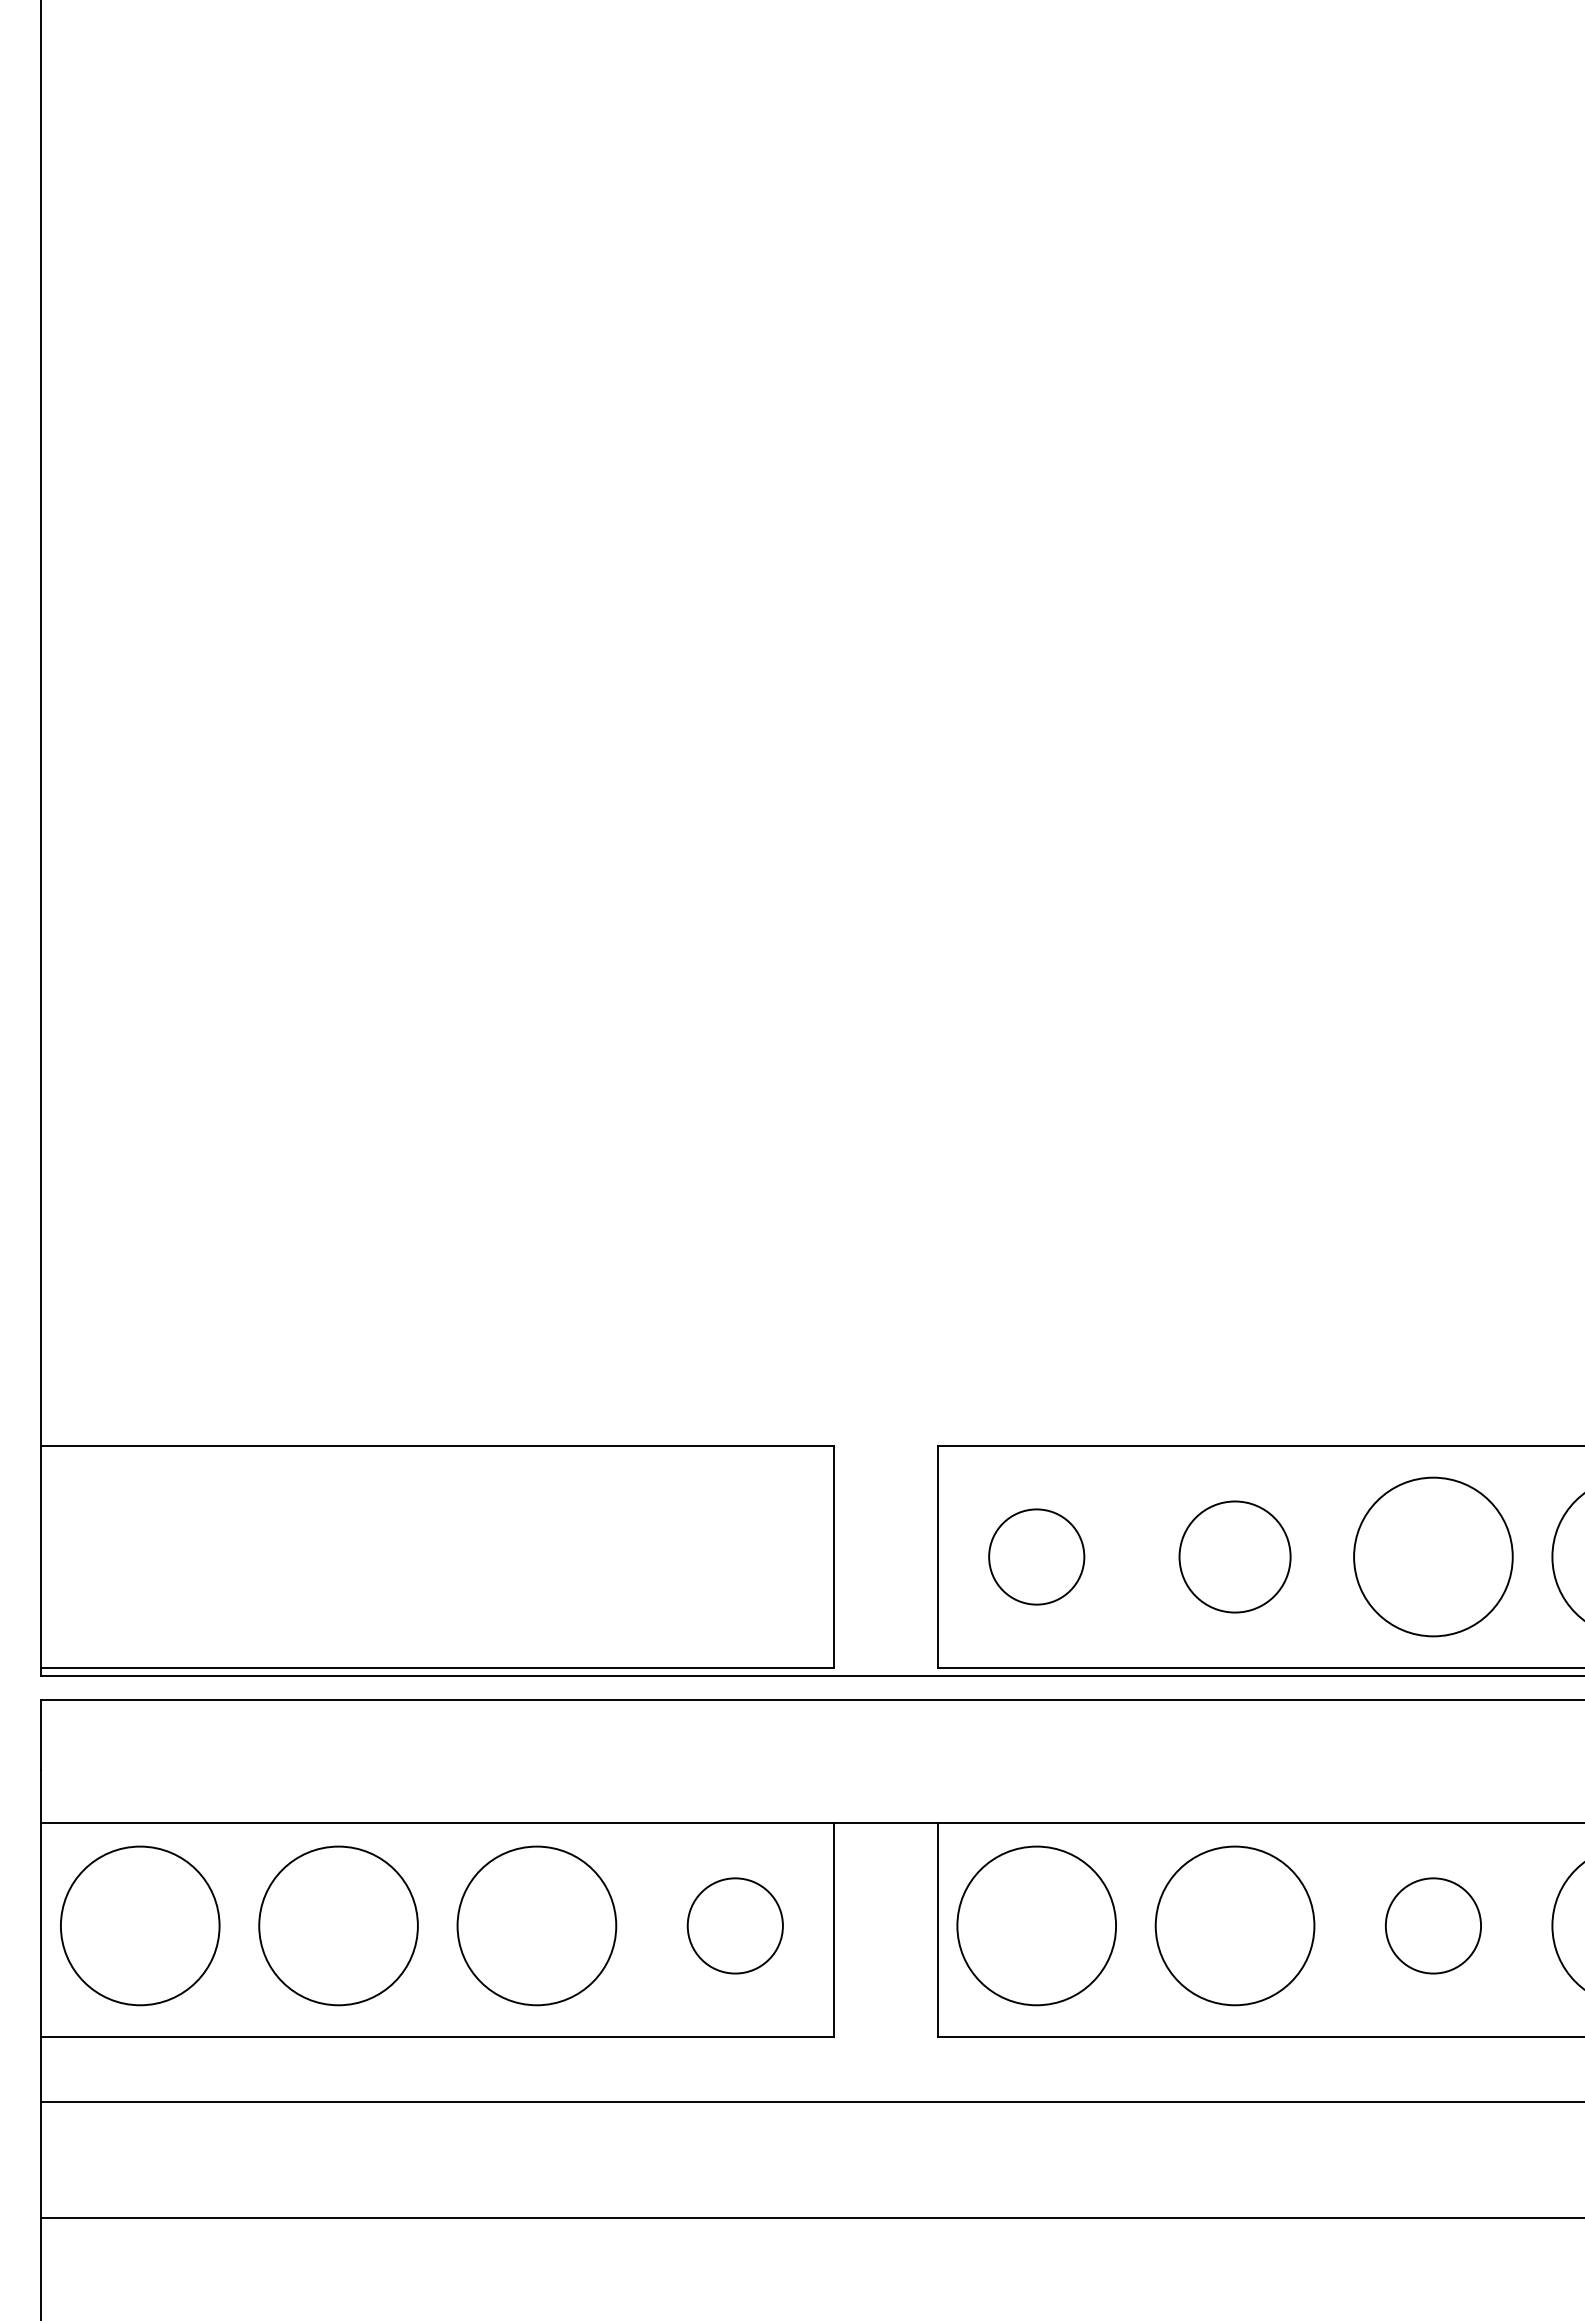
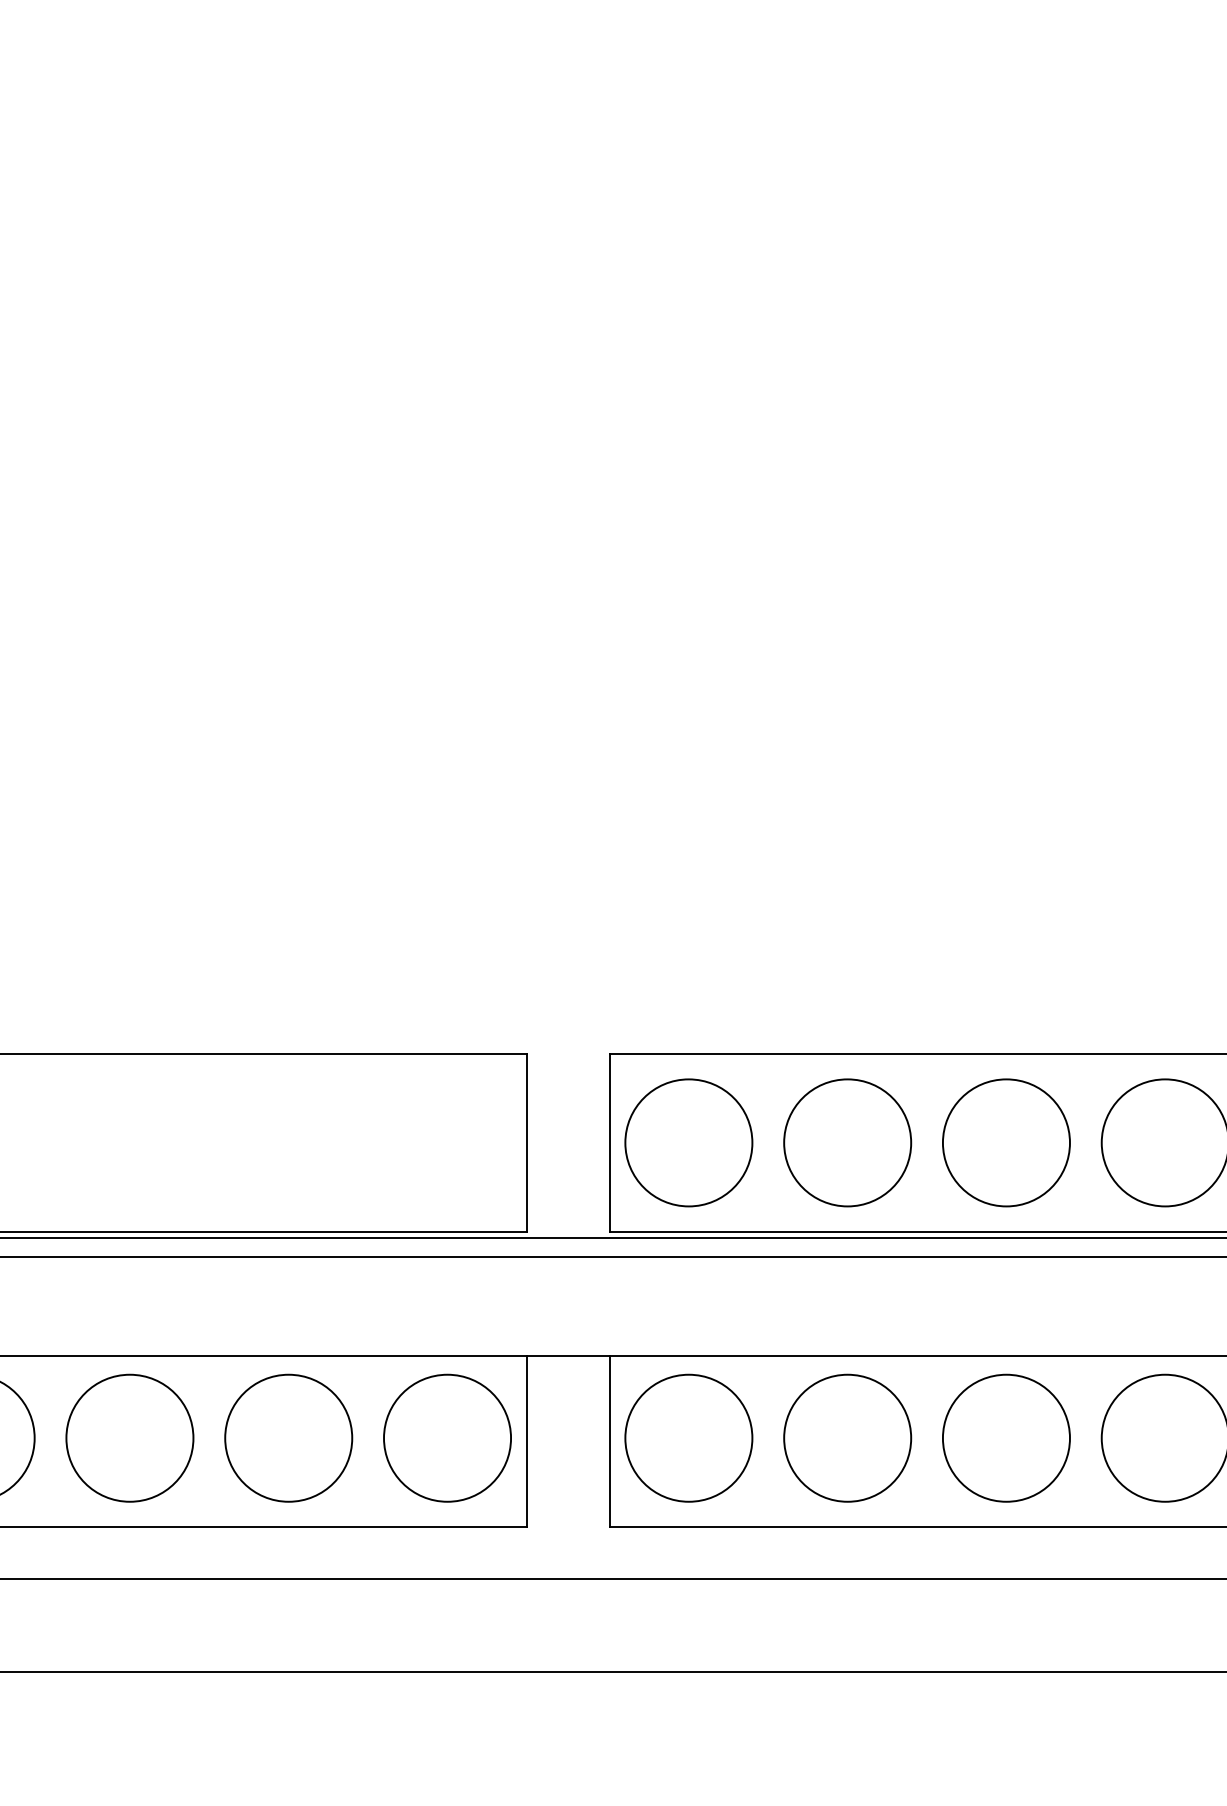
circle: (1036, 1556) -> (688, 1142), size x1.67
circle: (1234, 1556) -> (847, 1142), size x1.43
circle: (735, 1925) -> (447, 1437), size x1.67
circle: (1433, 1925) -> (1006, 1437), size x1.67

